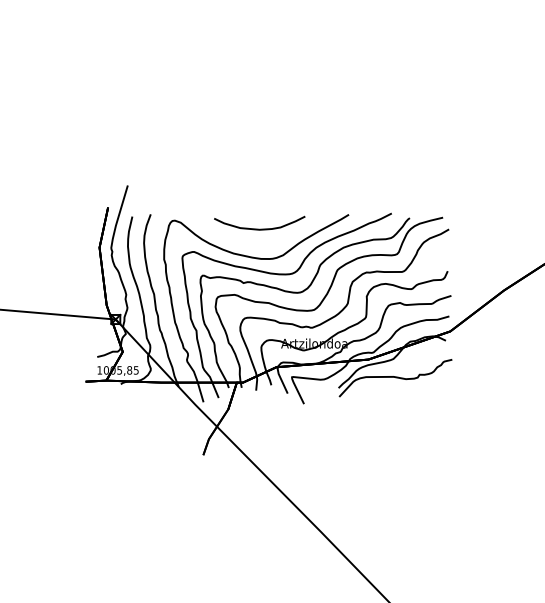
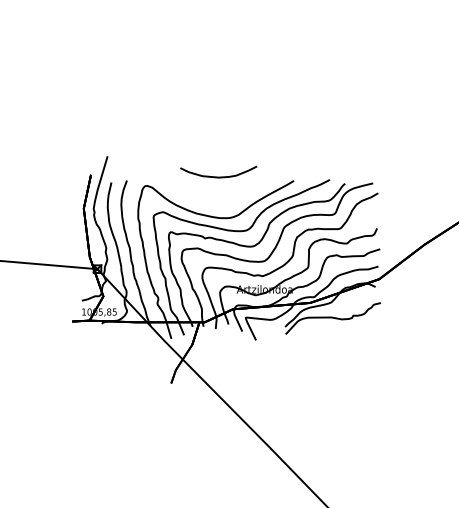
curve: (259, 228) -> (218, 176), moved

